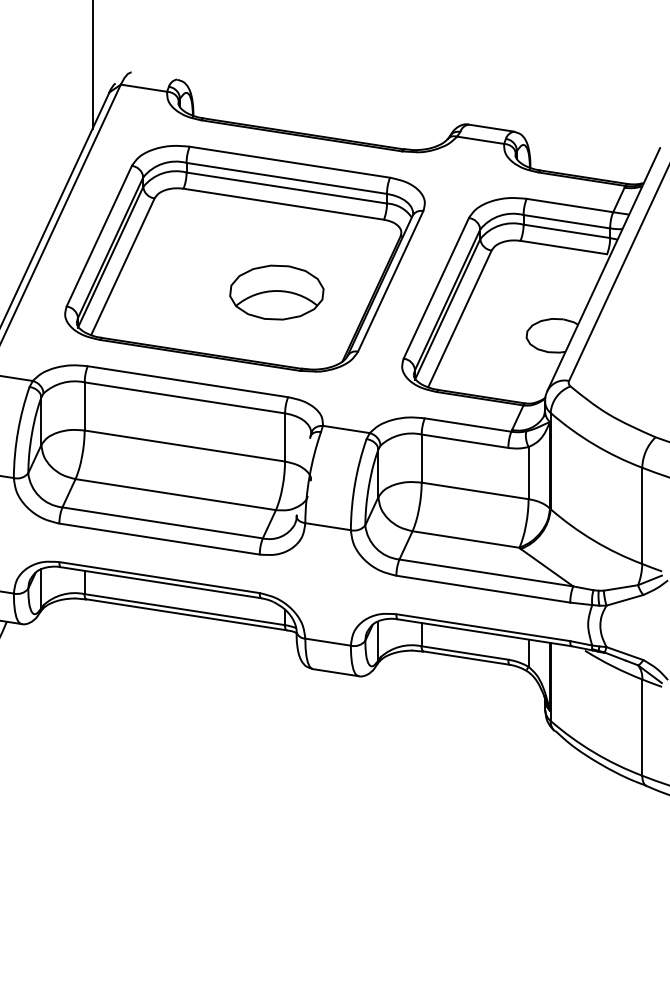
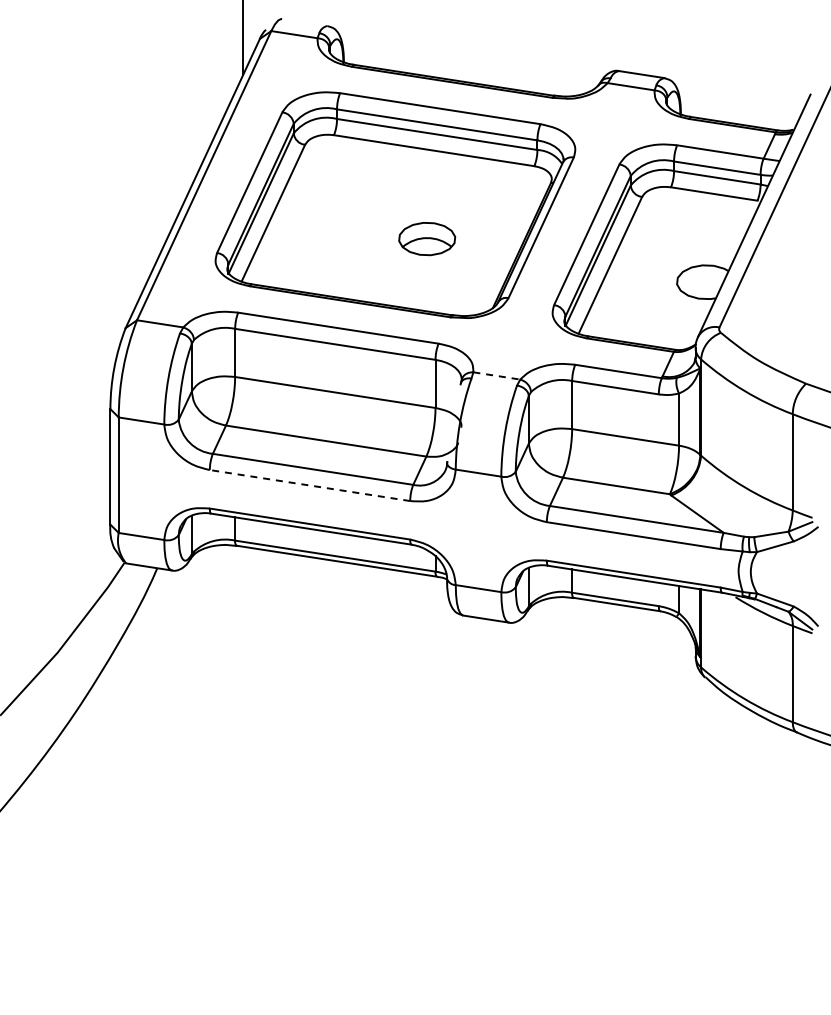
part: (276, 292) -> (426, 238), size x0.6
line: (346, 429) -> (496, 375), solid -> dashed
line: (159, 539) -> (309, 485), solid -> dashed

